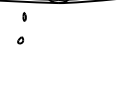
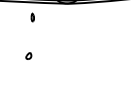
part: (20, 39) -> (28, 55), moved

